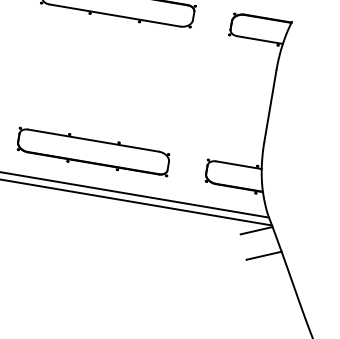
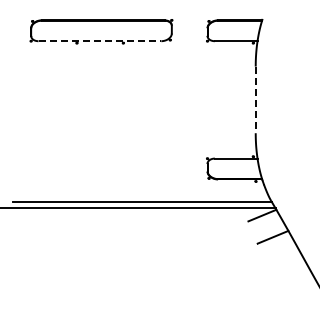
line: (115, 15) -> (100, 41), solid -> dashed
line: (270, 106) -> (255, 100), solid -> dashed
part: (93, 151) -> (101, 168), removed

